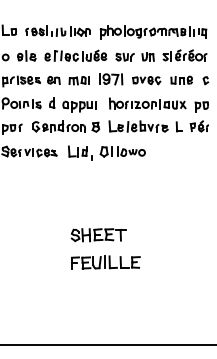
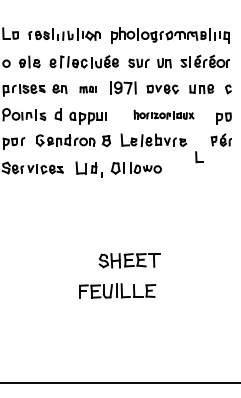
part: (78, 80) -> (87, 89), size x0.7
part: (147, 103) -> (163, 114), size x0.7
part: (178, 126) -> (198, 156), moved
part: (98, 235) -> (129, 261), moved

